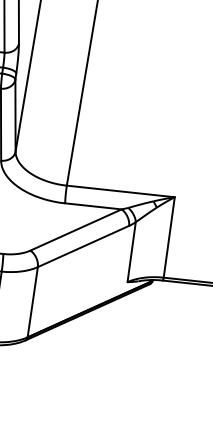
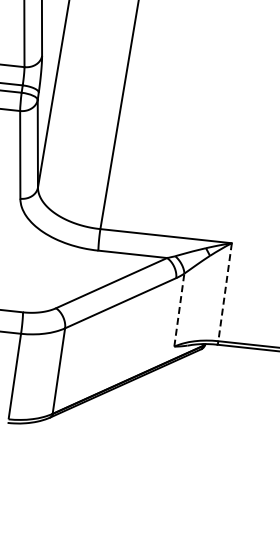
line: (169, 237) -> (225, 292), solid -> dashed
line: (131, 252) -> (179, 310), solid -> dashed

